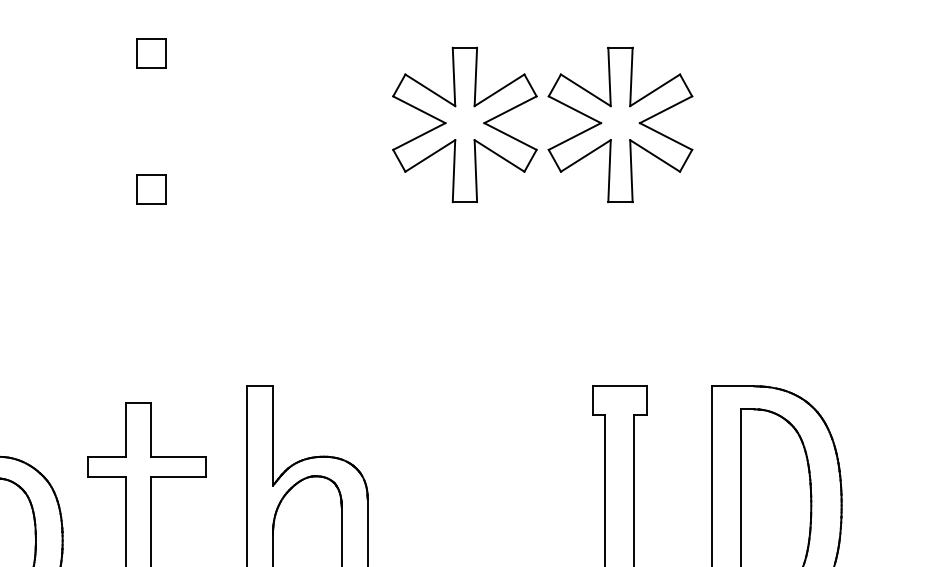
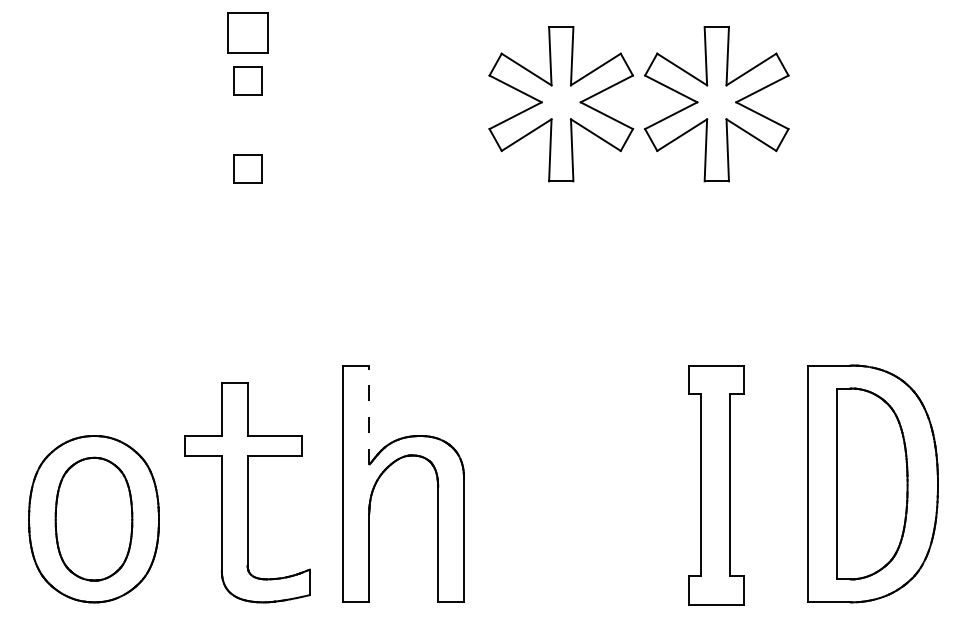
part: (151, 53) -> (247, 32), size x1.4
part: (151, 101) -> (247, 80), added
line: (273, 436) -> (369, 415), solid -> dashed

